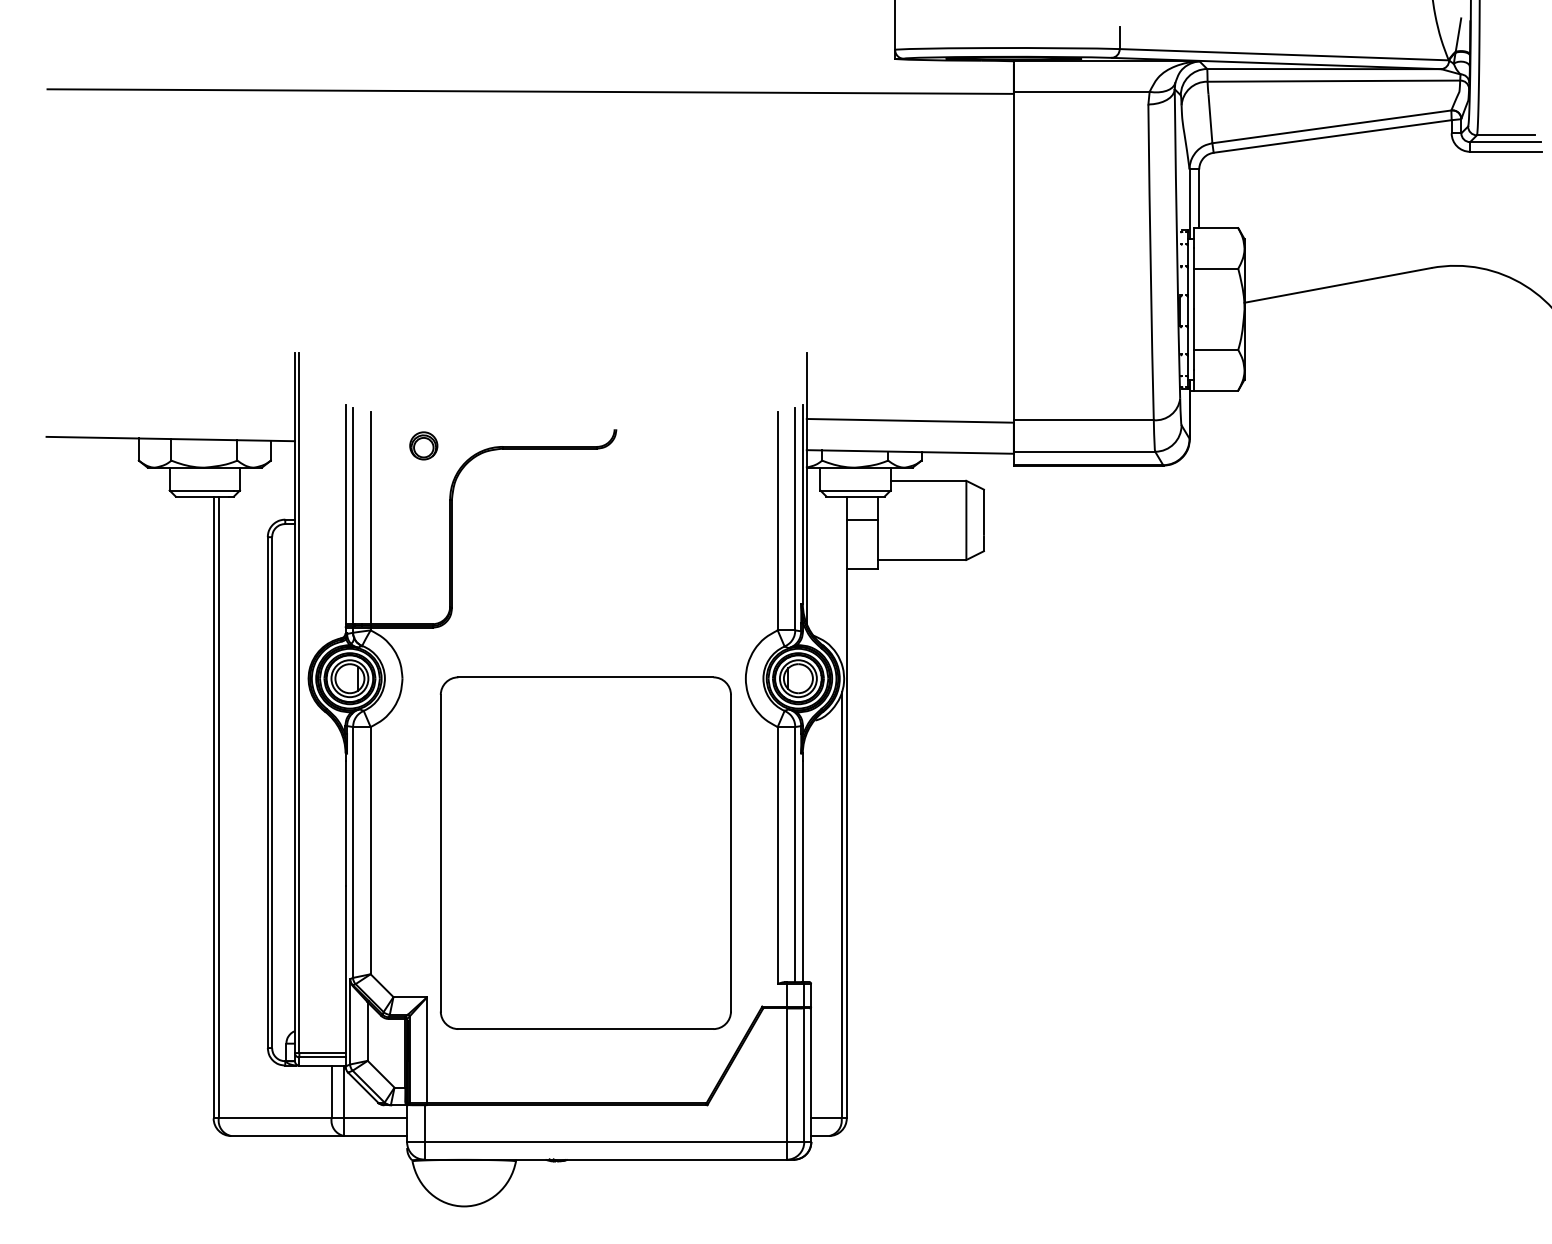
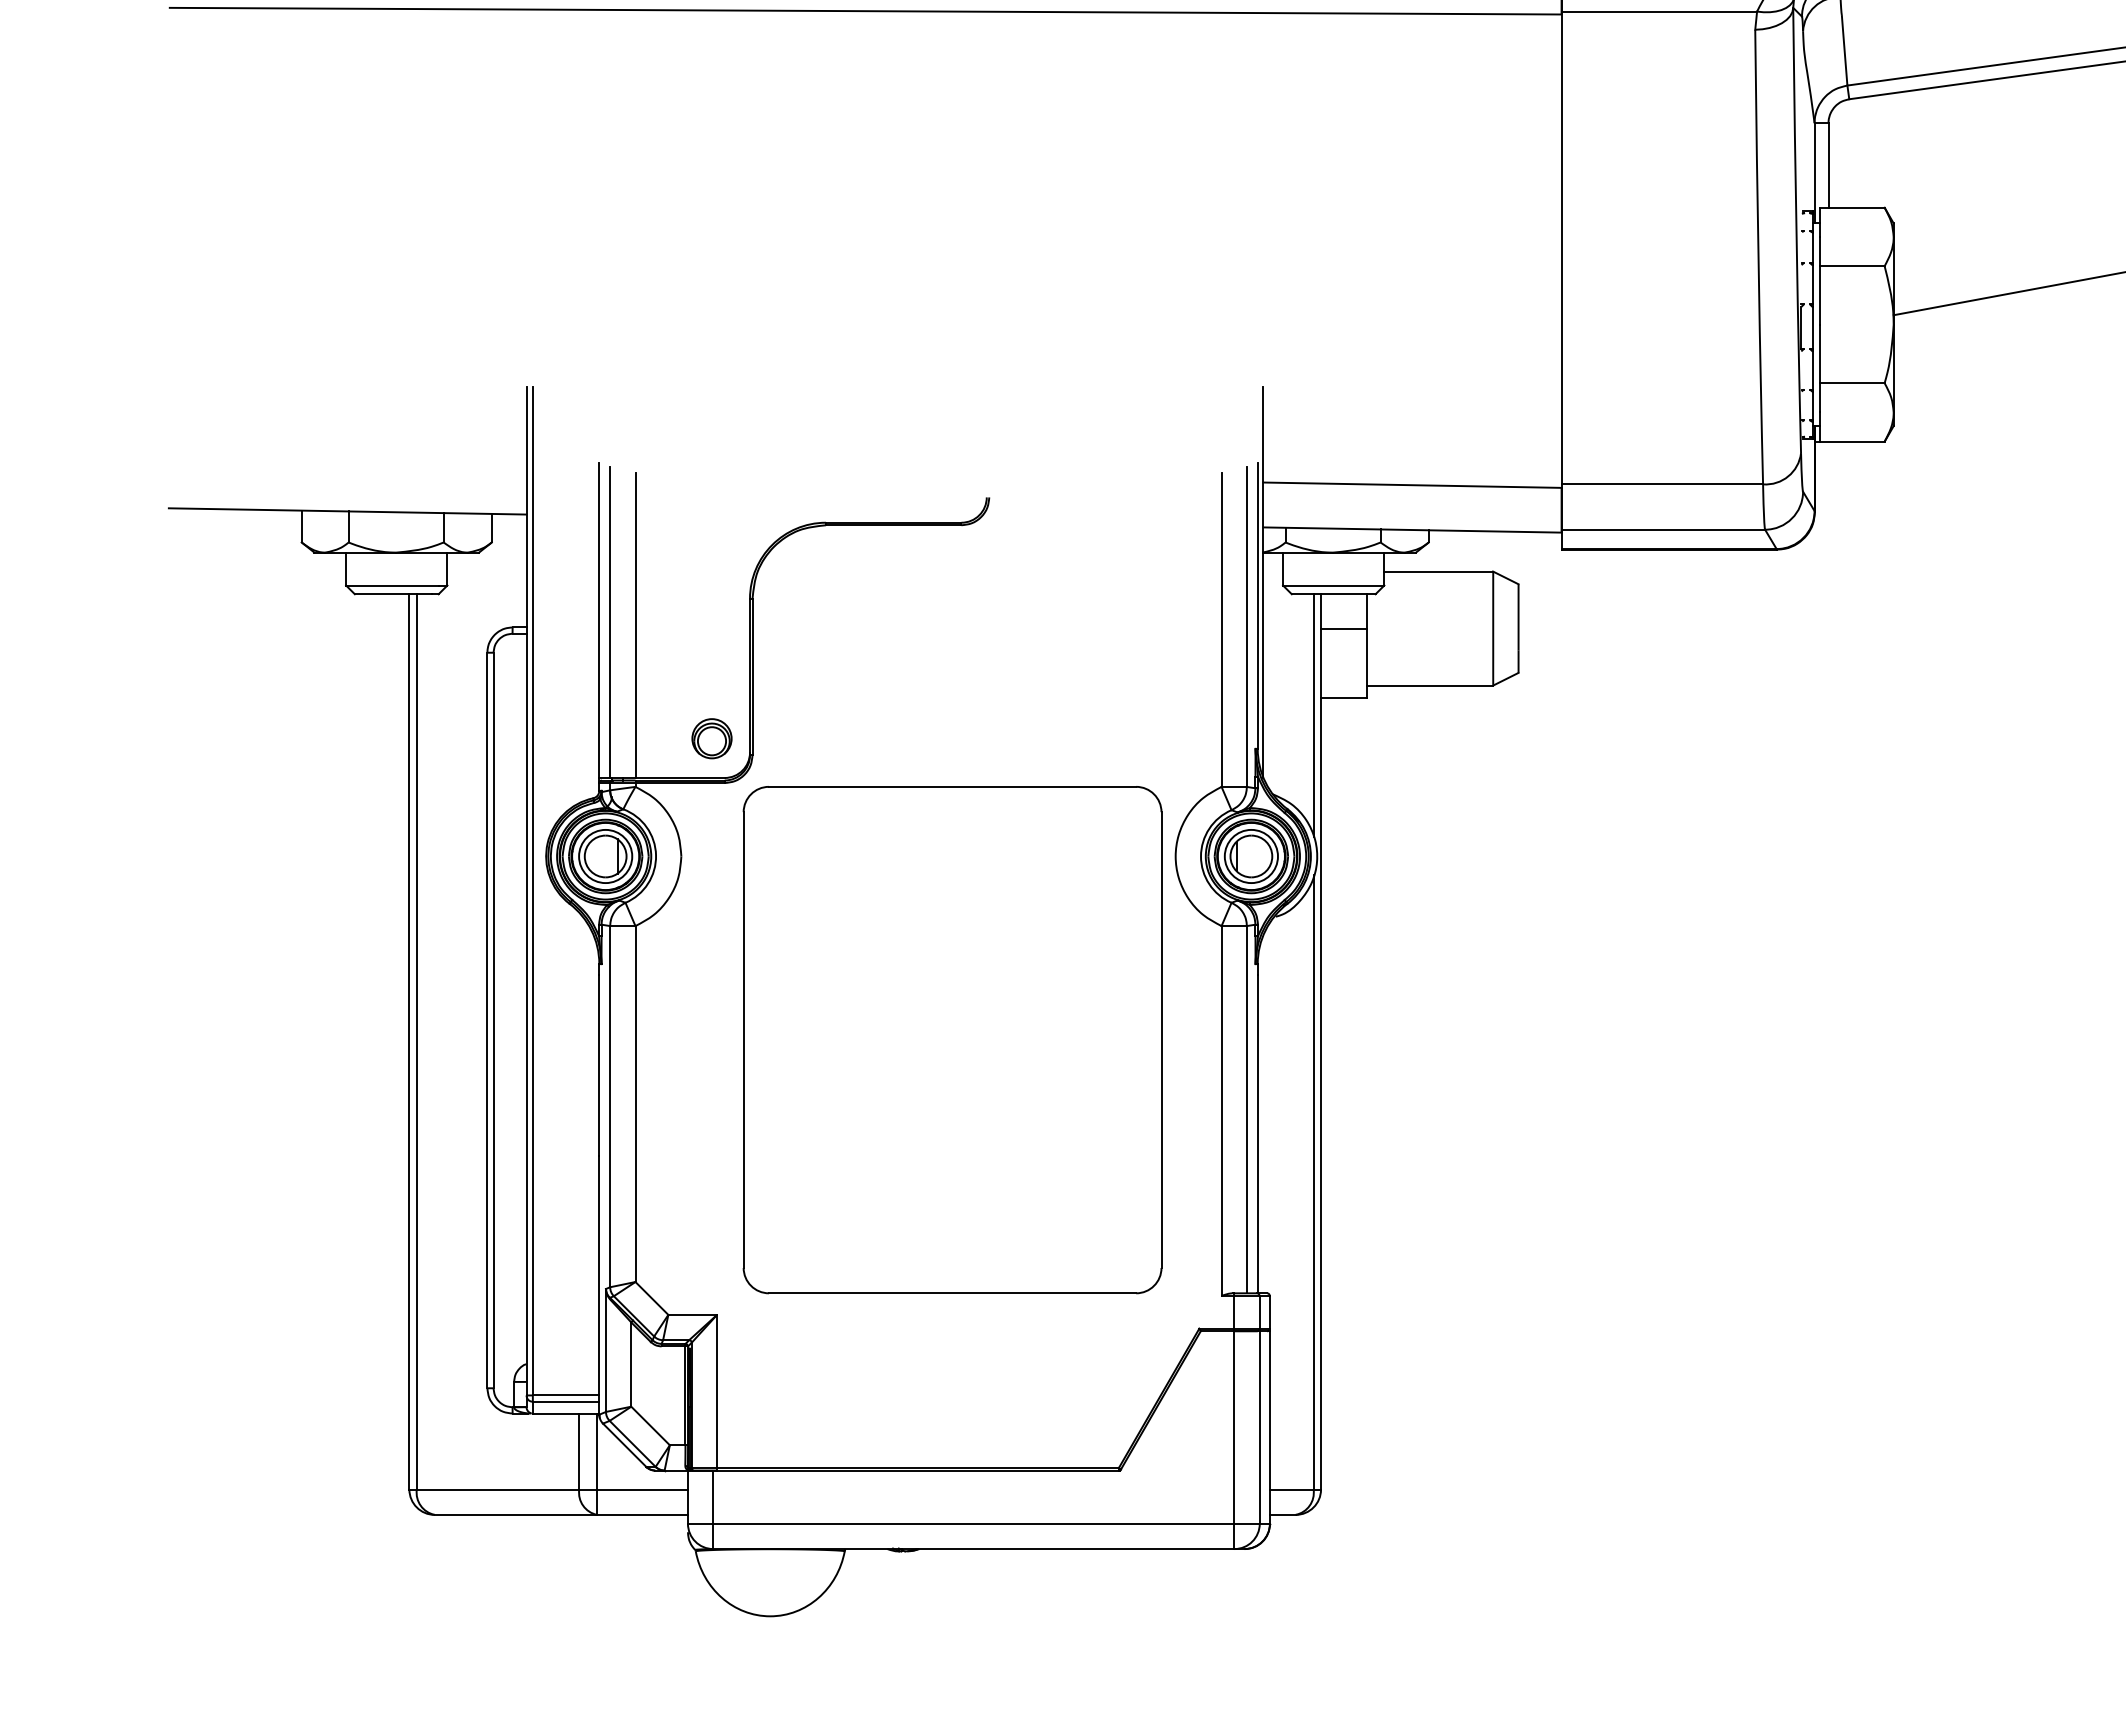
part: (423, 445) -> (711, 738), moved
line: (841, 580) -> (1313, 715), added
part: (585, 852) -> (952, 1039), moved

